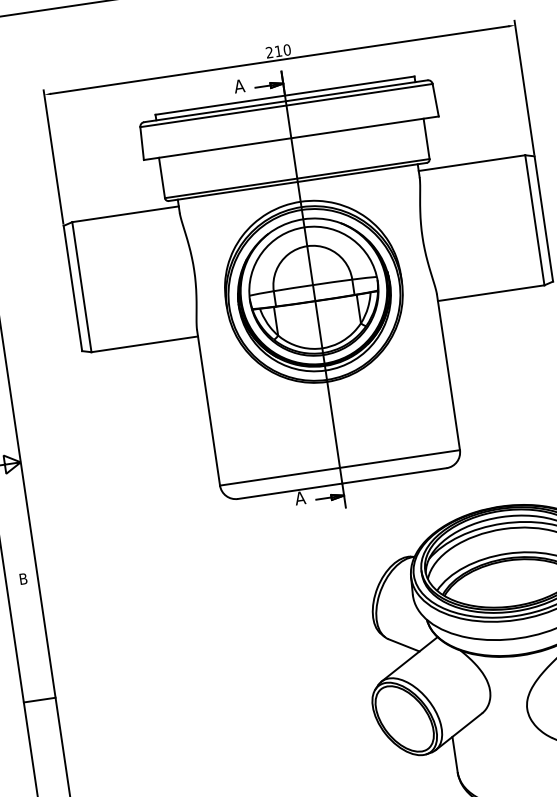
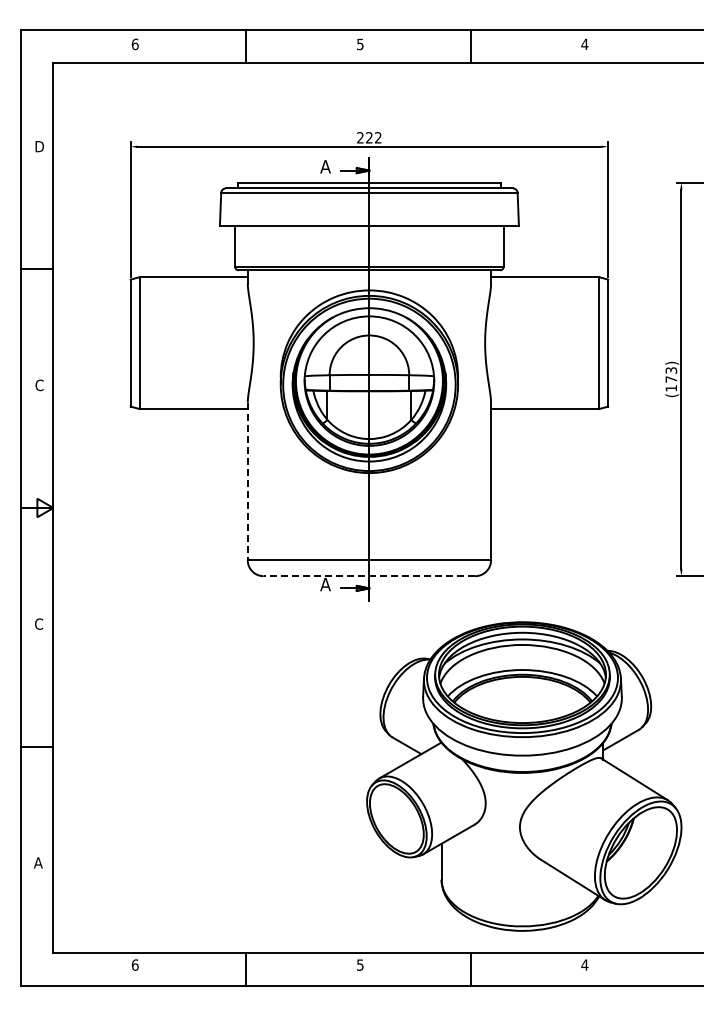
text: (282, 50) -> (373, 137), 210 -> 222
line: (208, 407) -> (247, 481), solid -> dashed
line: (342, 483) -> (369, 576), solid -> dashed
text: (23, 578) -> (39, 623), B -> C

